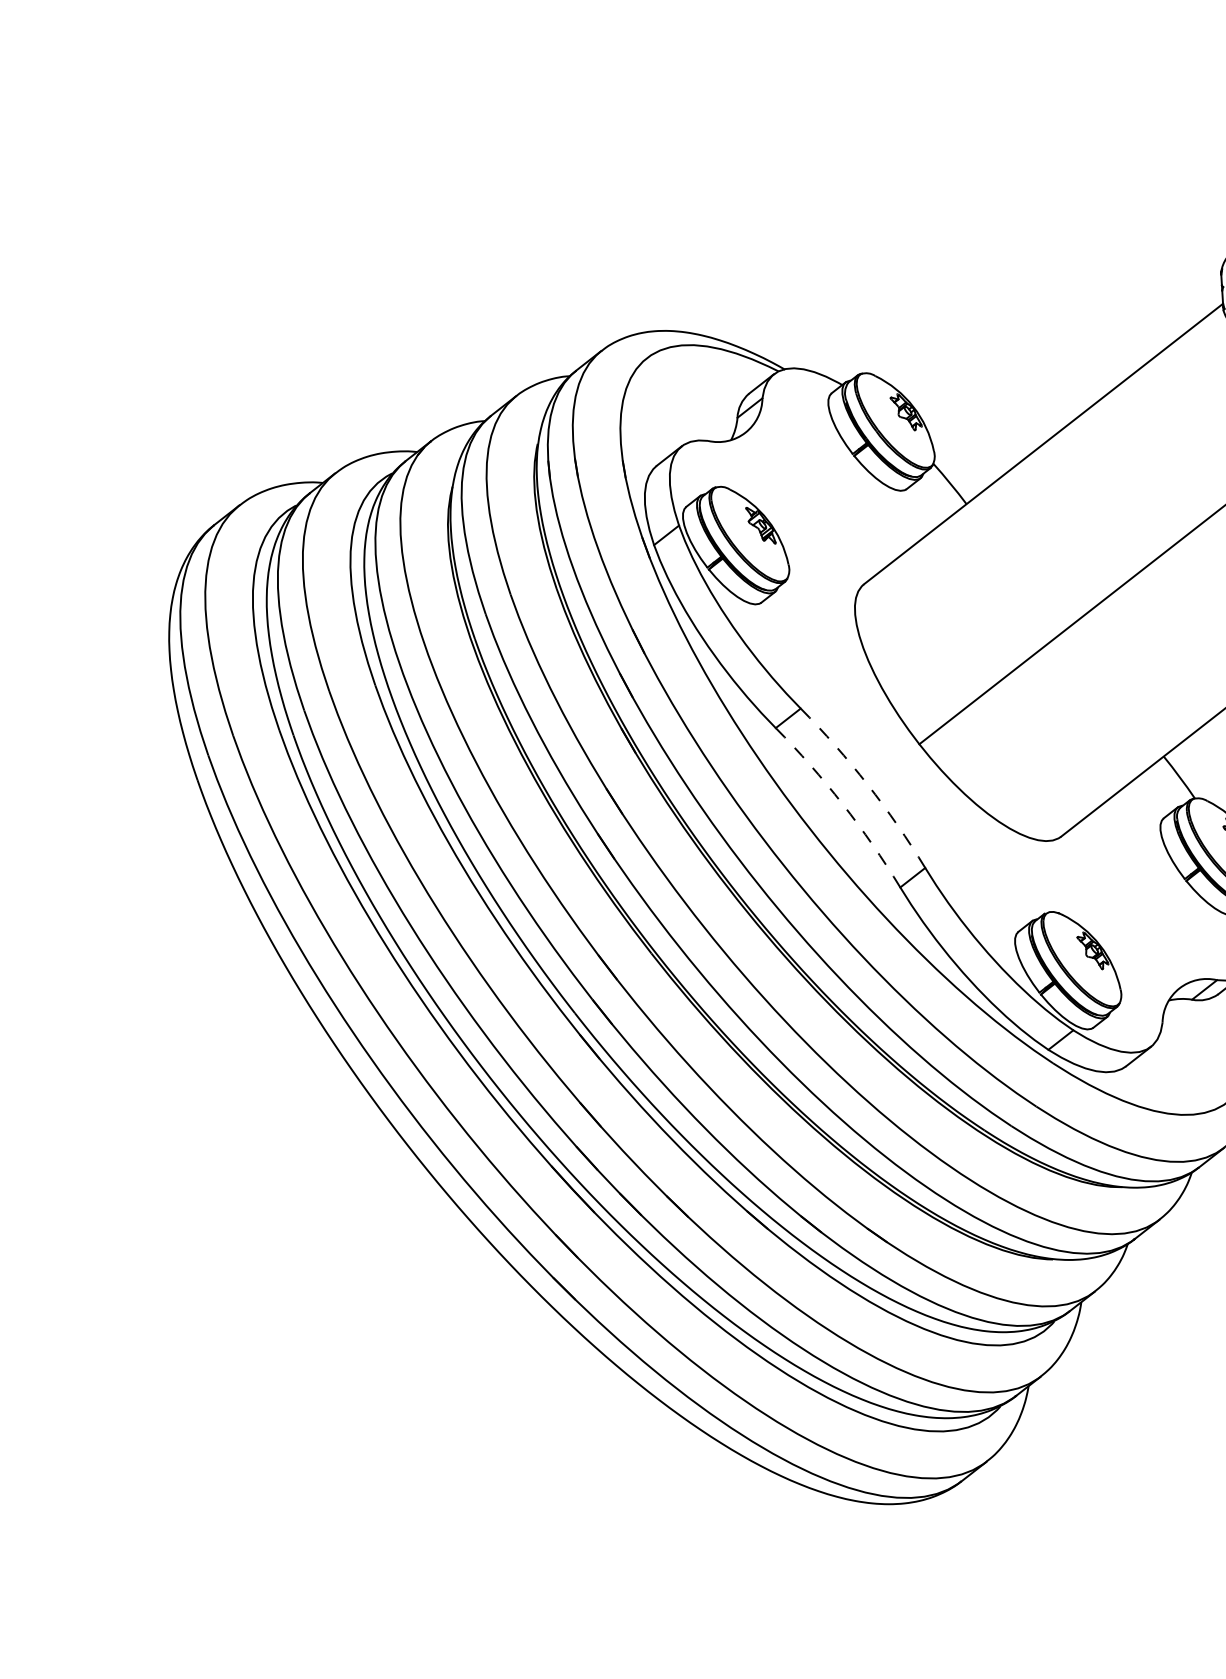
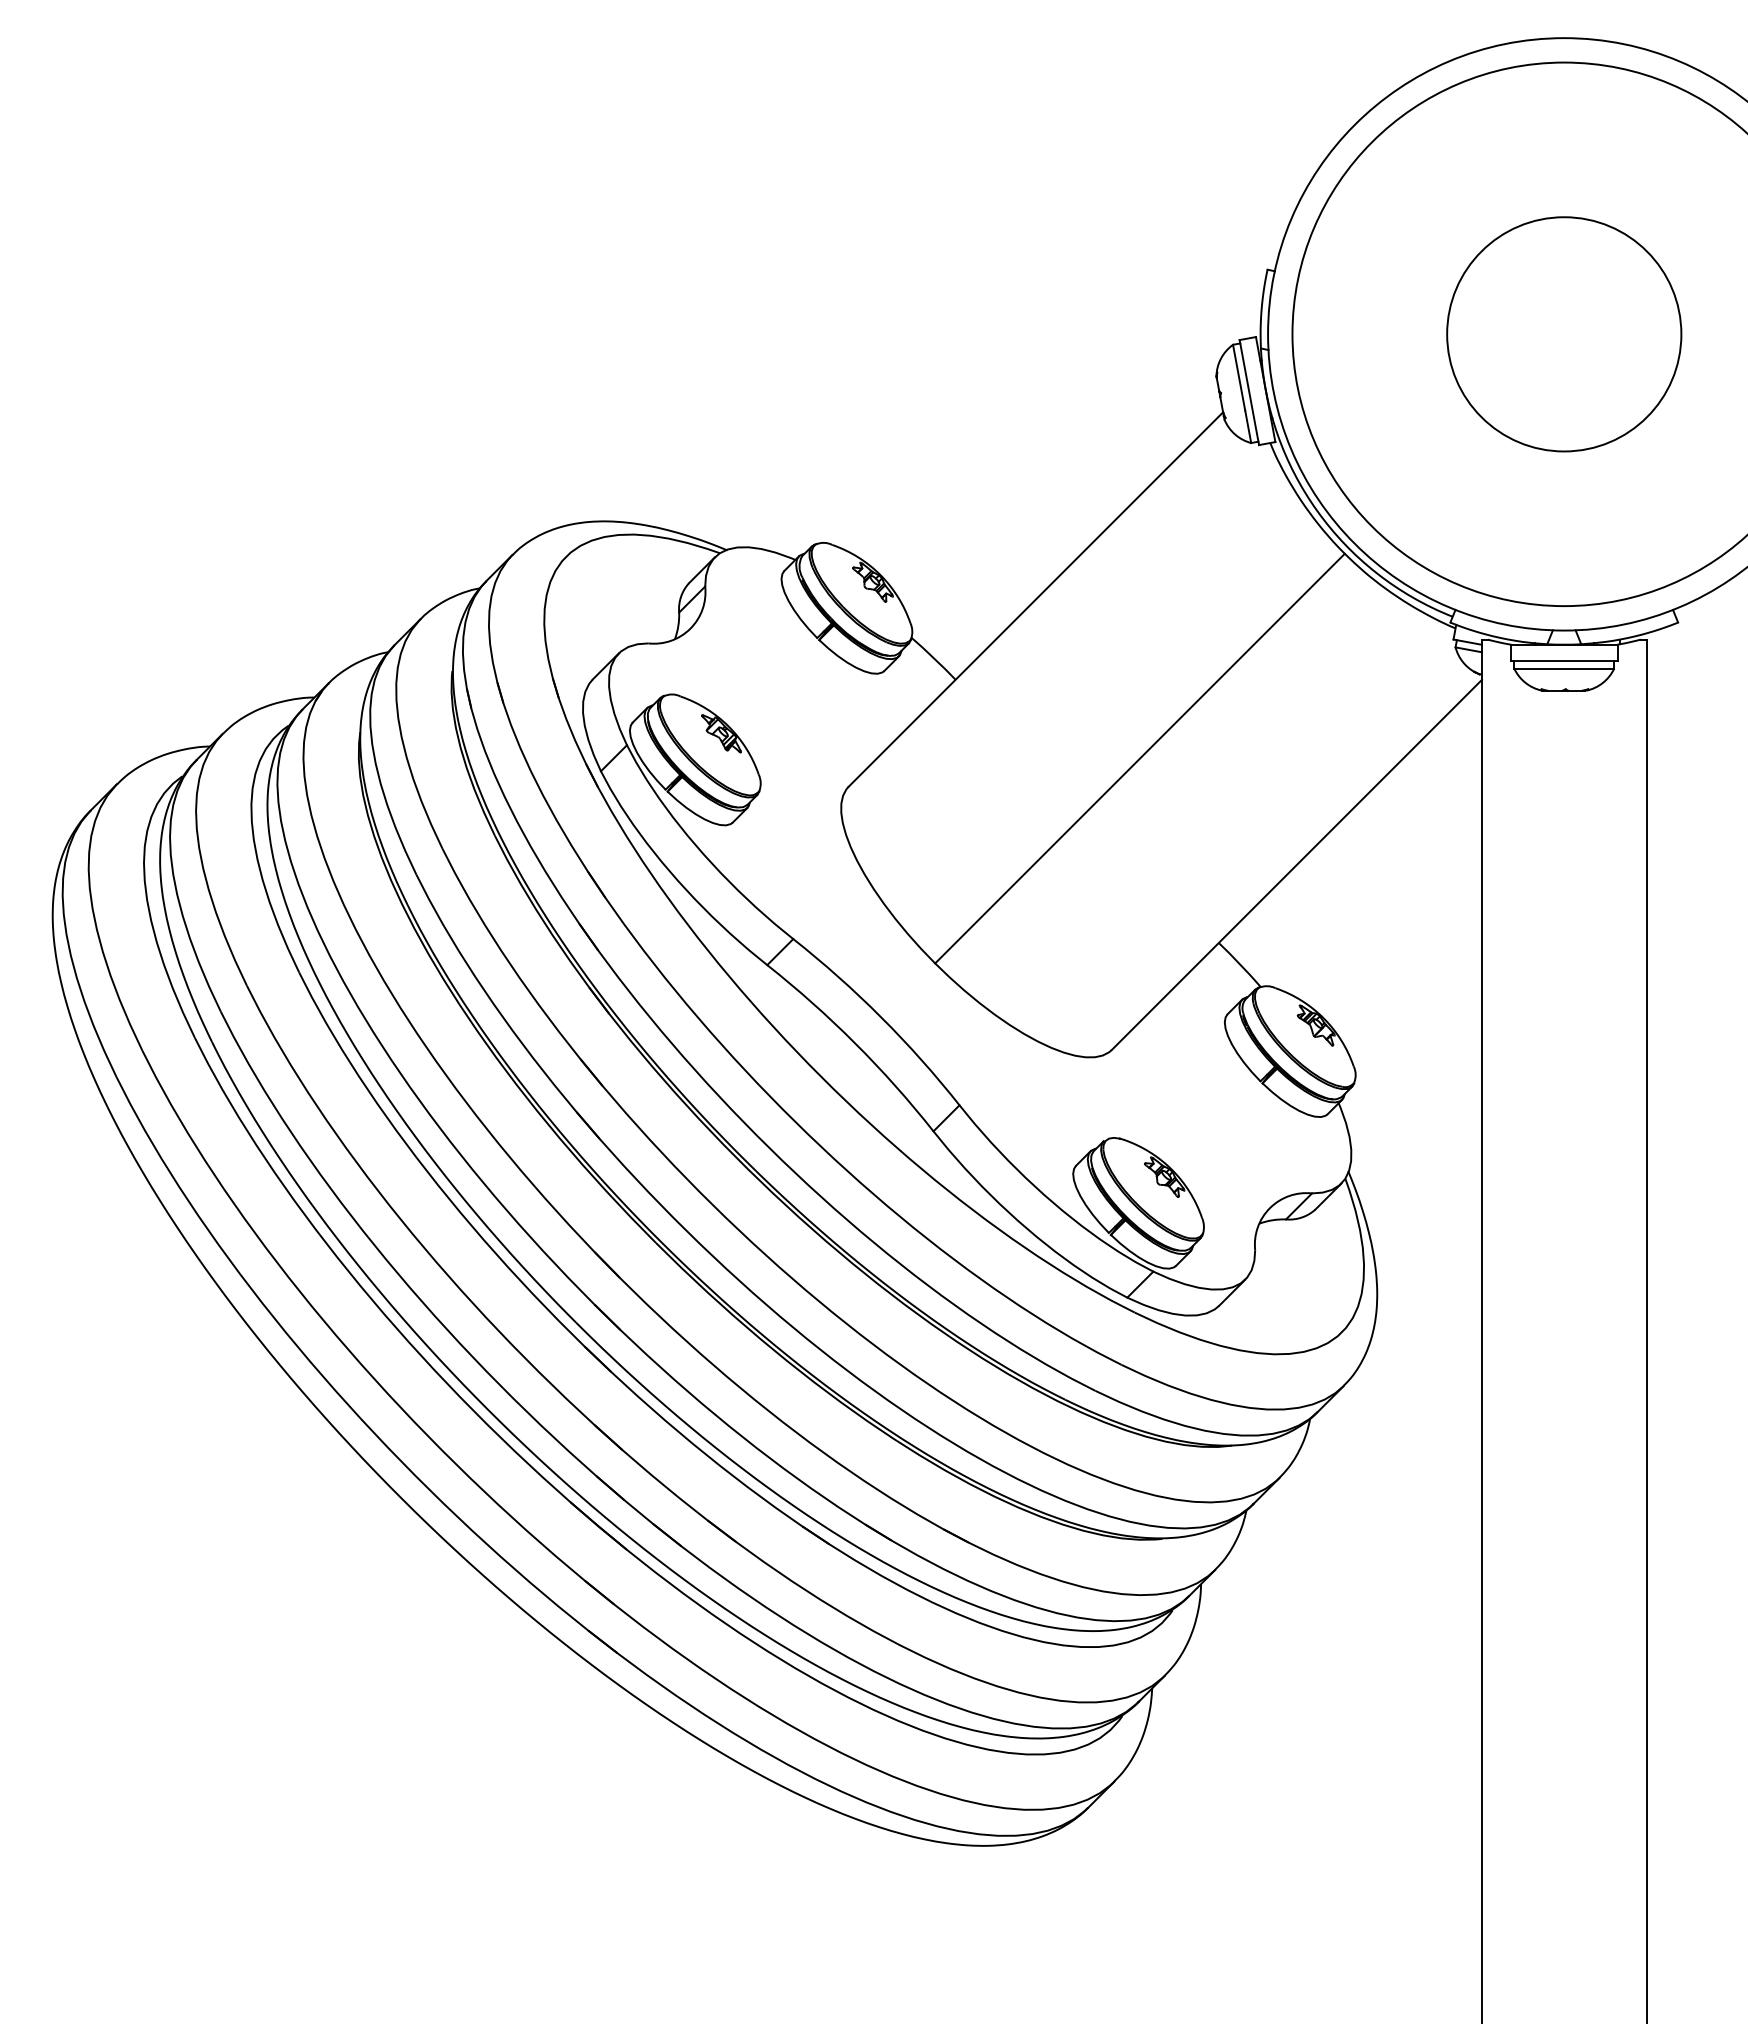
arc: (867, 784) -> (881, 1017), dashed -> solid
arc: (842, 804) -> (855, 1043), dashed -> solid

